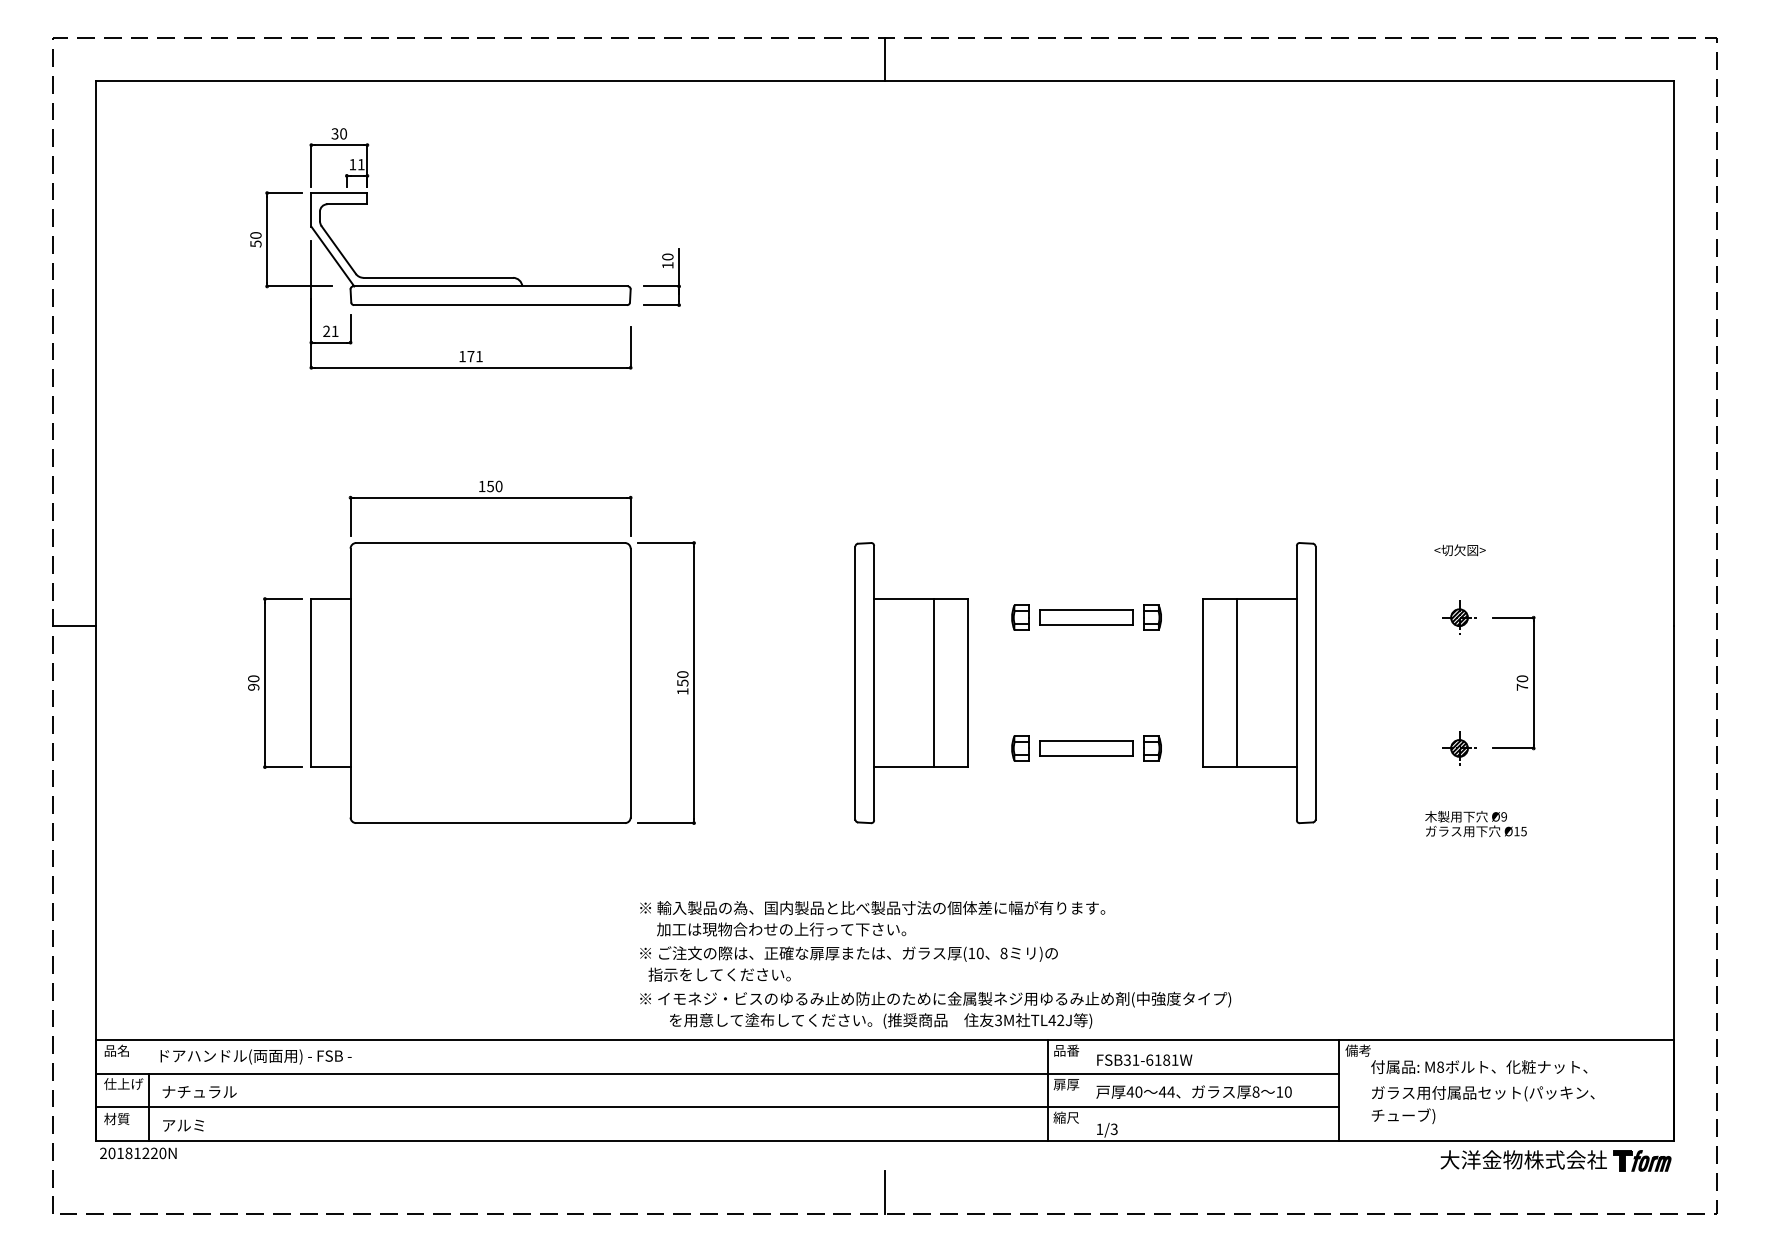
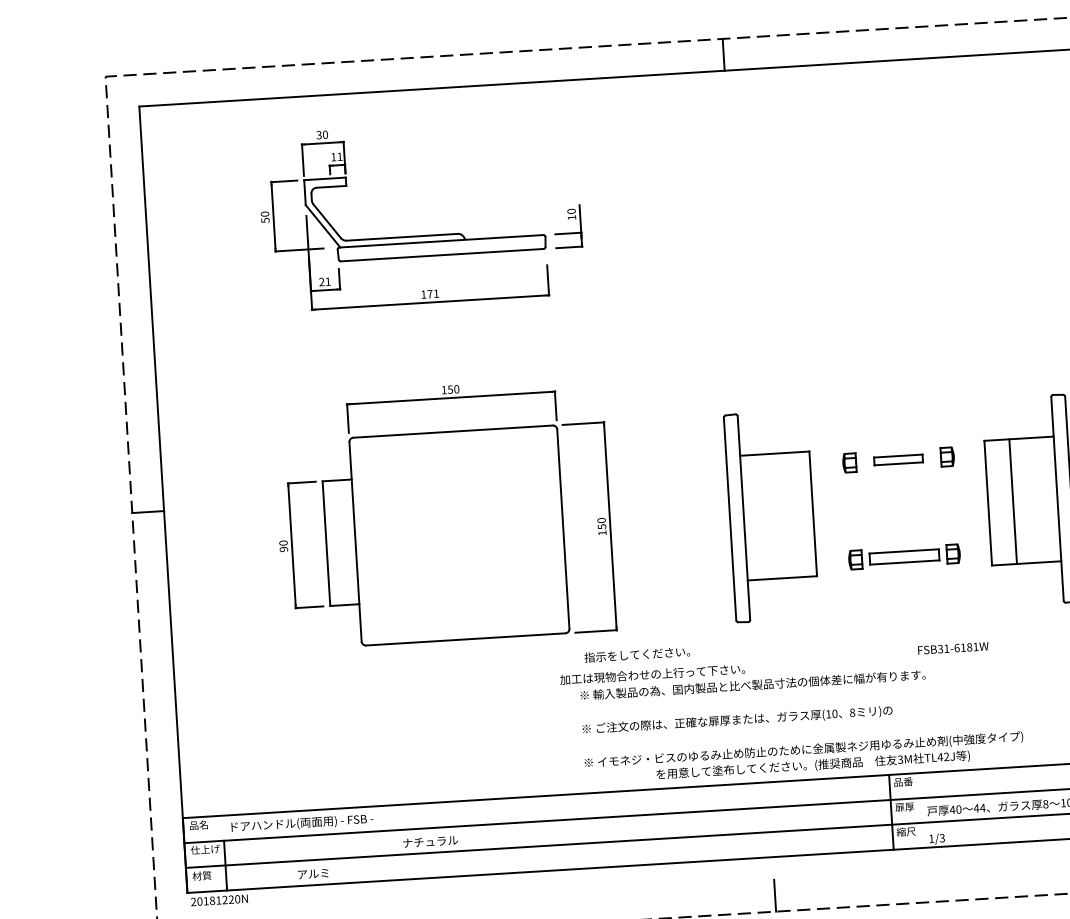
part: (1086, 617) -> (898, 459), size x0.7
line: (933, 683) -> (787, 515), removed
text: (781, 929) -> (652, 674), moved
text: (719, 974) -> (637, 654), moved
text: (881, 1020) -> (813, 765), moved
text: (1144, 1059) -> (953, 647), moved
text: (199, 1092) -> (430, 842), moved
text: (183, 1125) -> (313, 873), moved

